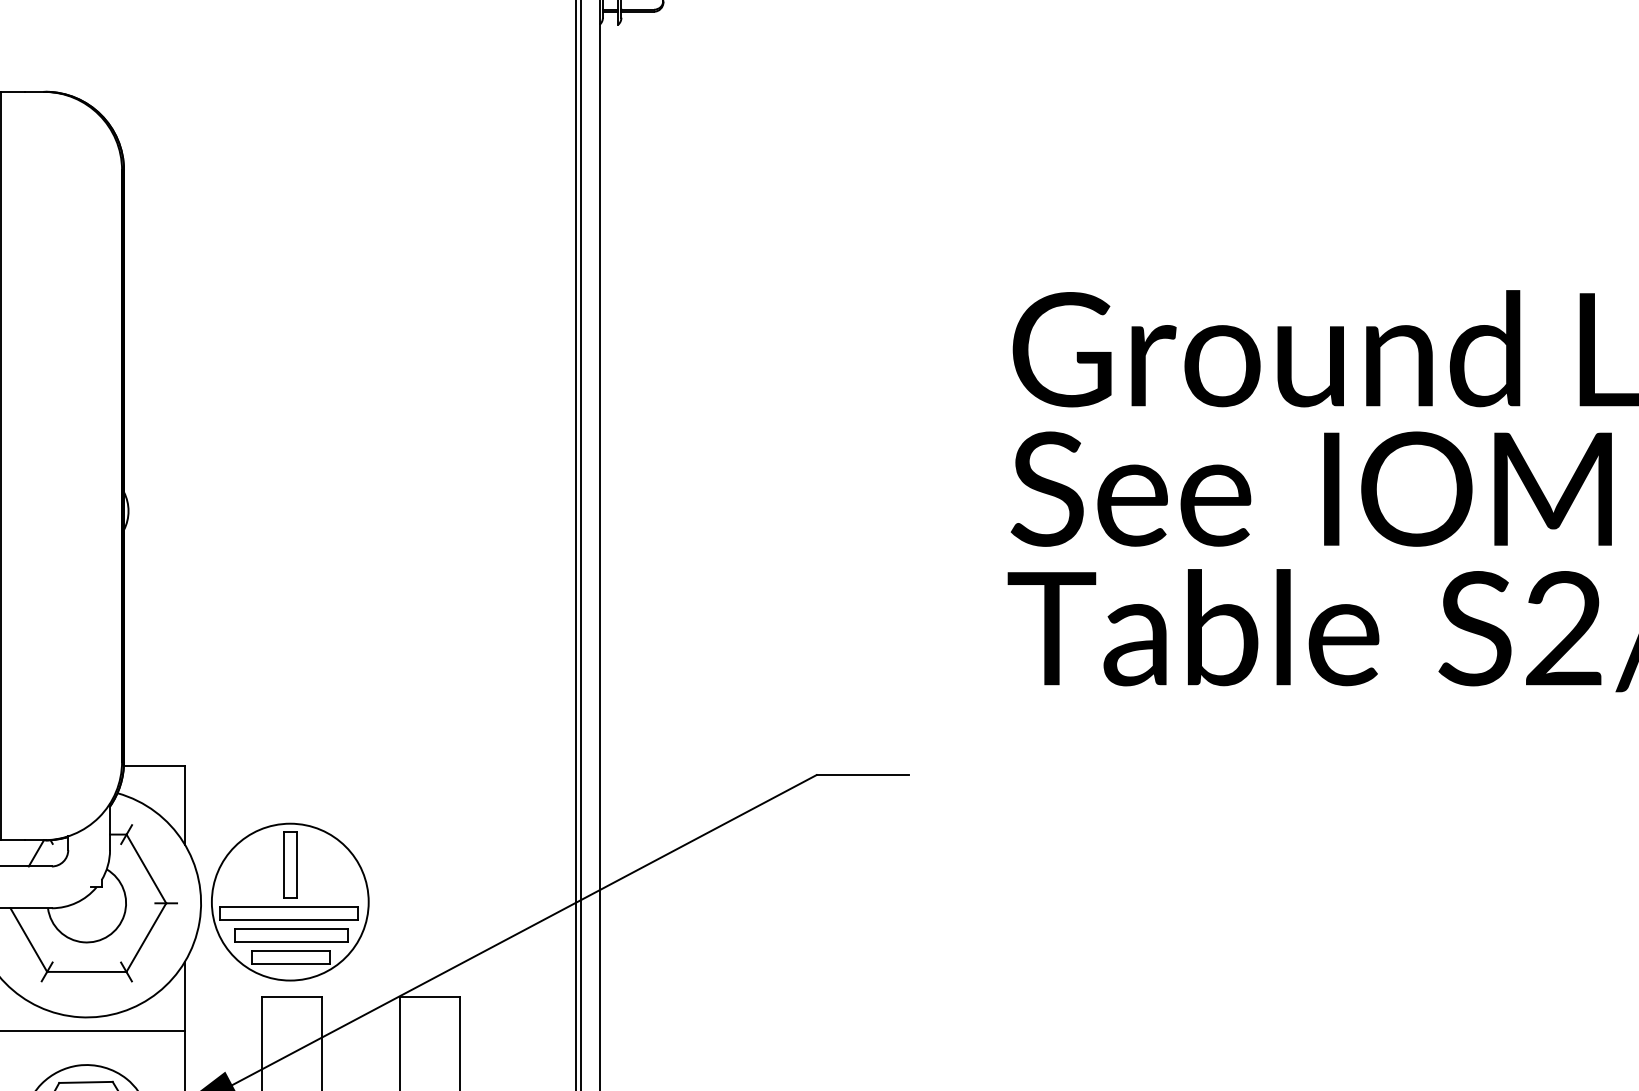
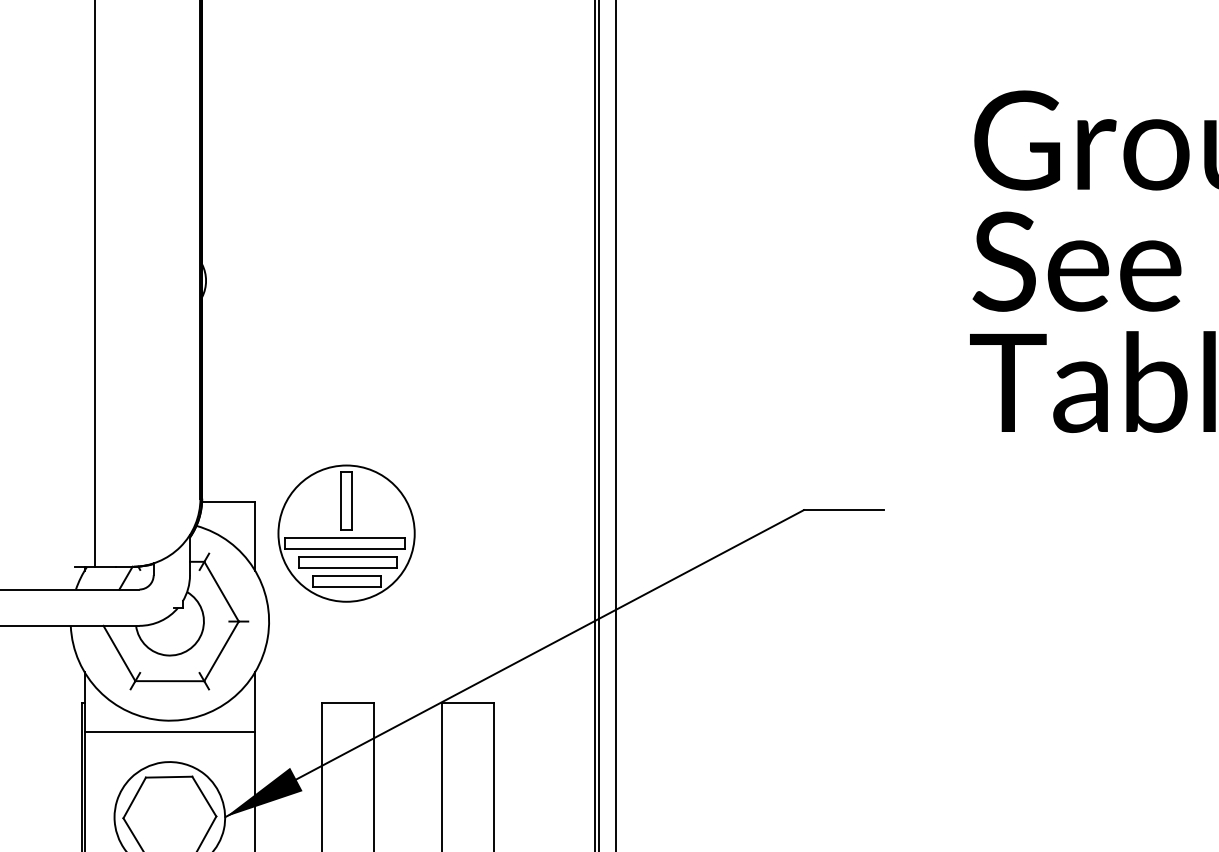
part: (290, 901) -> (346, 533), moved

